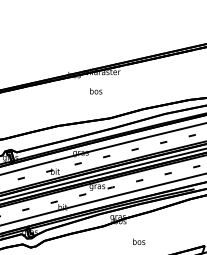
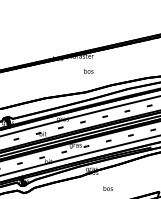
text: (95, 90) -> (88, 70), moved

